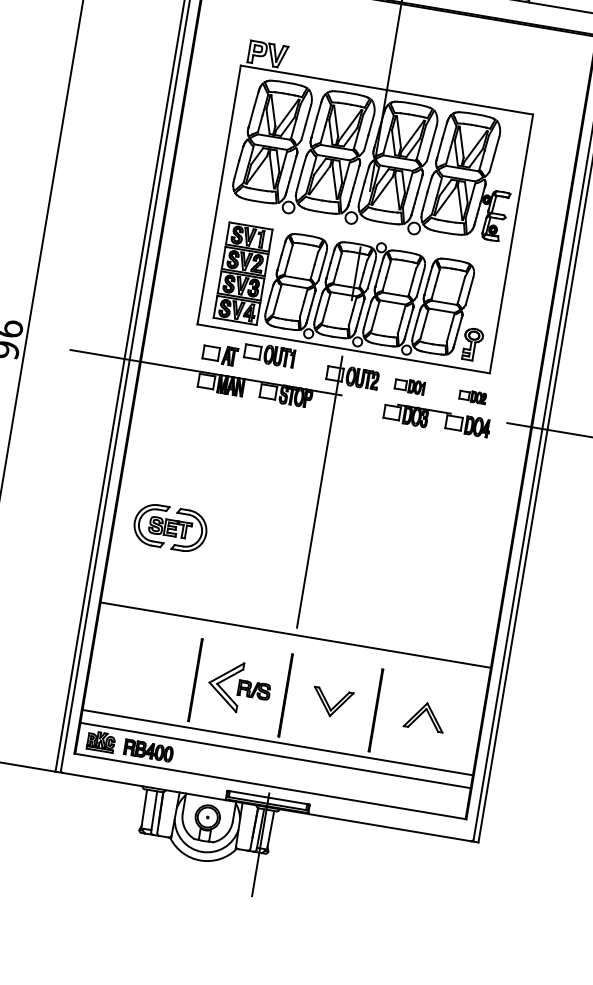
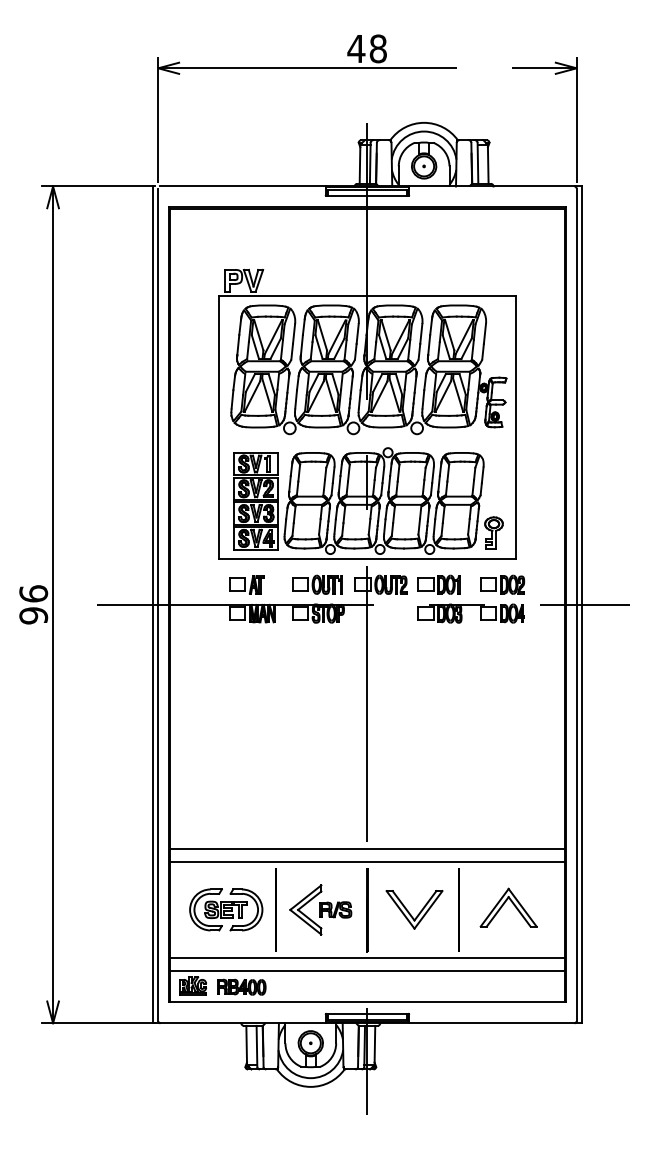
part: (269, 354) -> (317, 584), moved
part: (409, 386) -> (438, 584), size x1.43
part: (472, 396) -> (502, 584), size x1.67
part: (170, 527) -> (226, 909), moved
line: (293, 648) -> (367, 862), added
part: (332, 702) -> (414, 909), size x1.43
part: (425, 716) -> (508, 907), size x1.43

